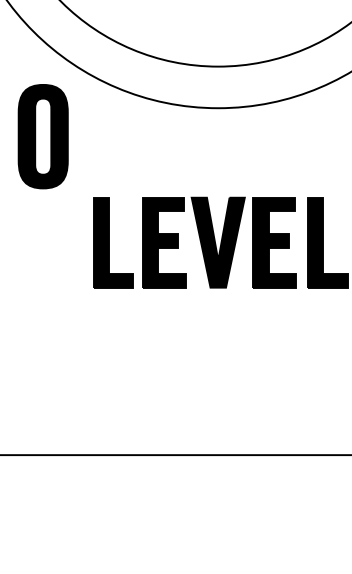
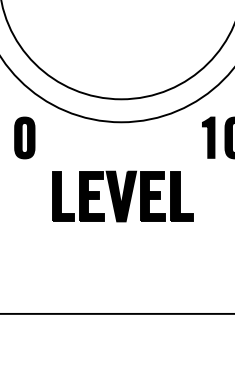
part: (42, 135) -> (24, 137), size x0.71

